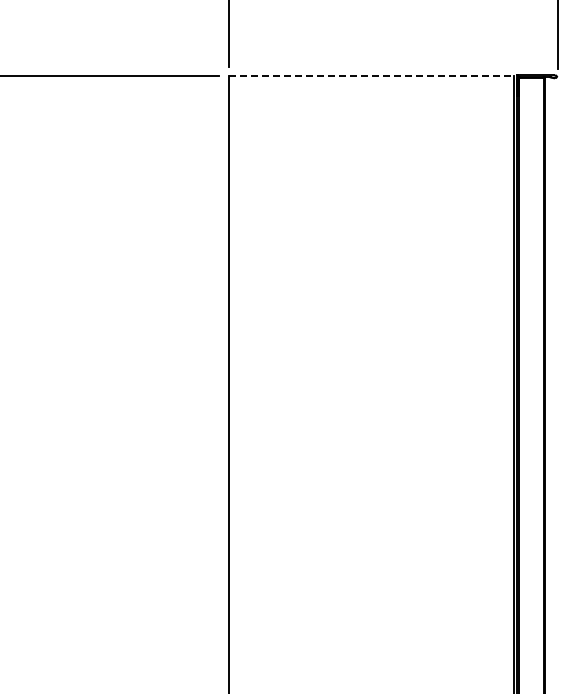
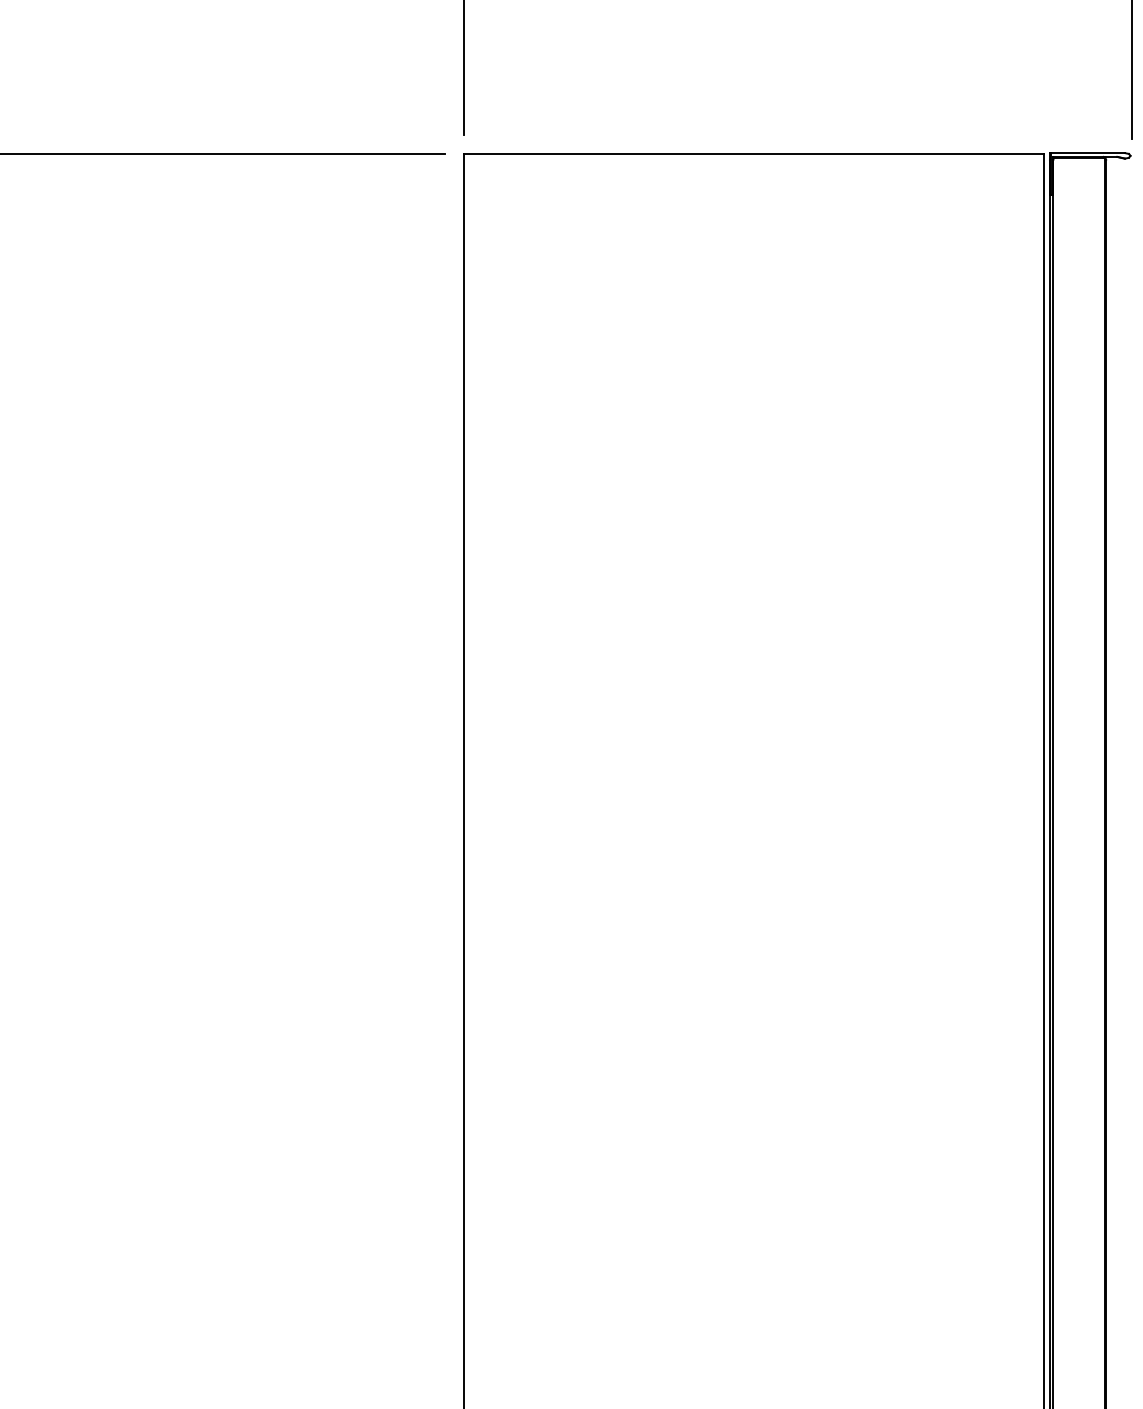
line: (371, 75) -> (754, 153), dashed -> solid

